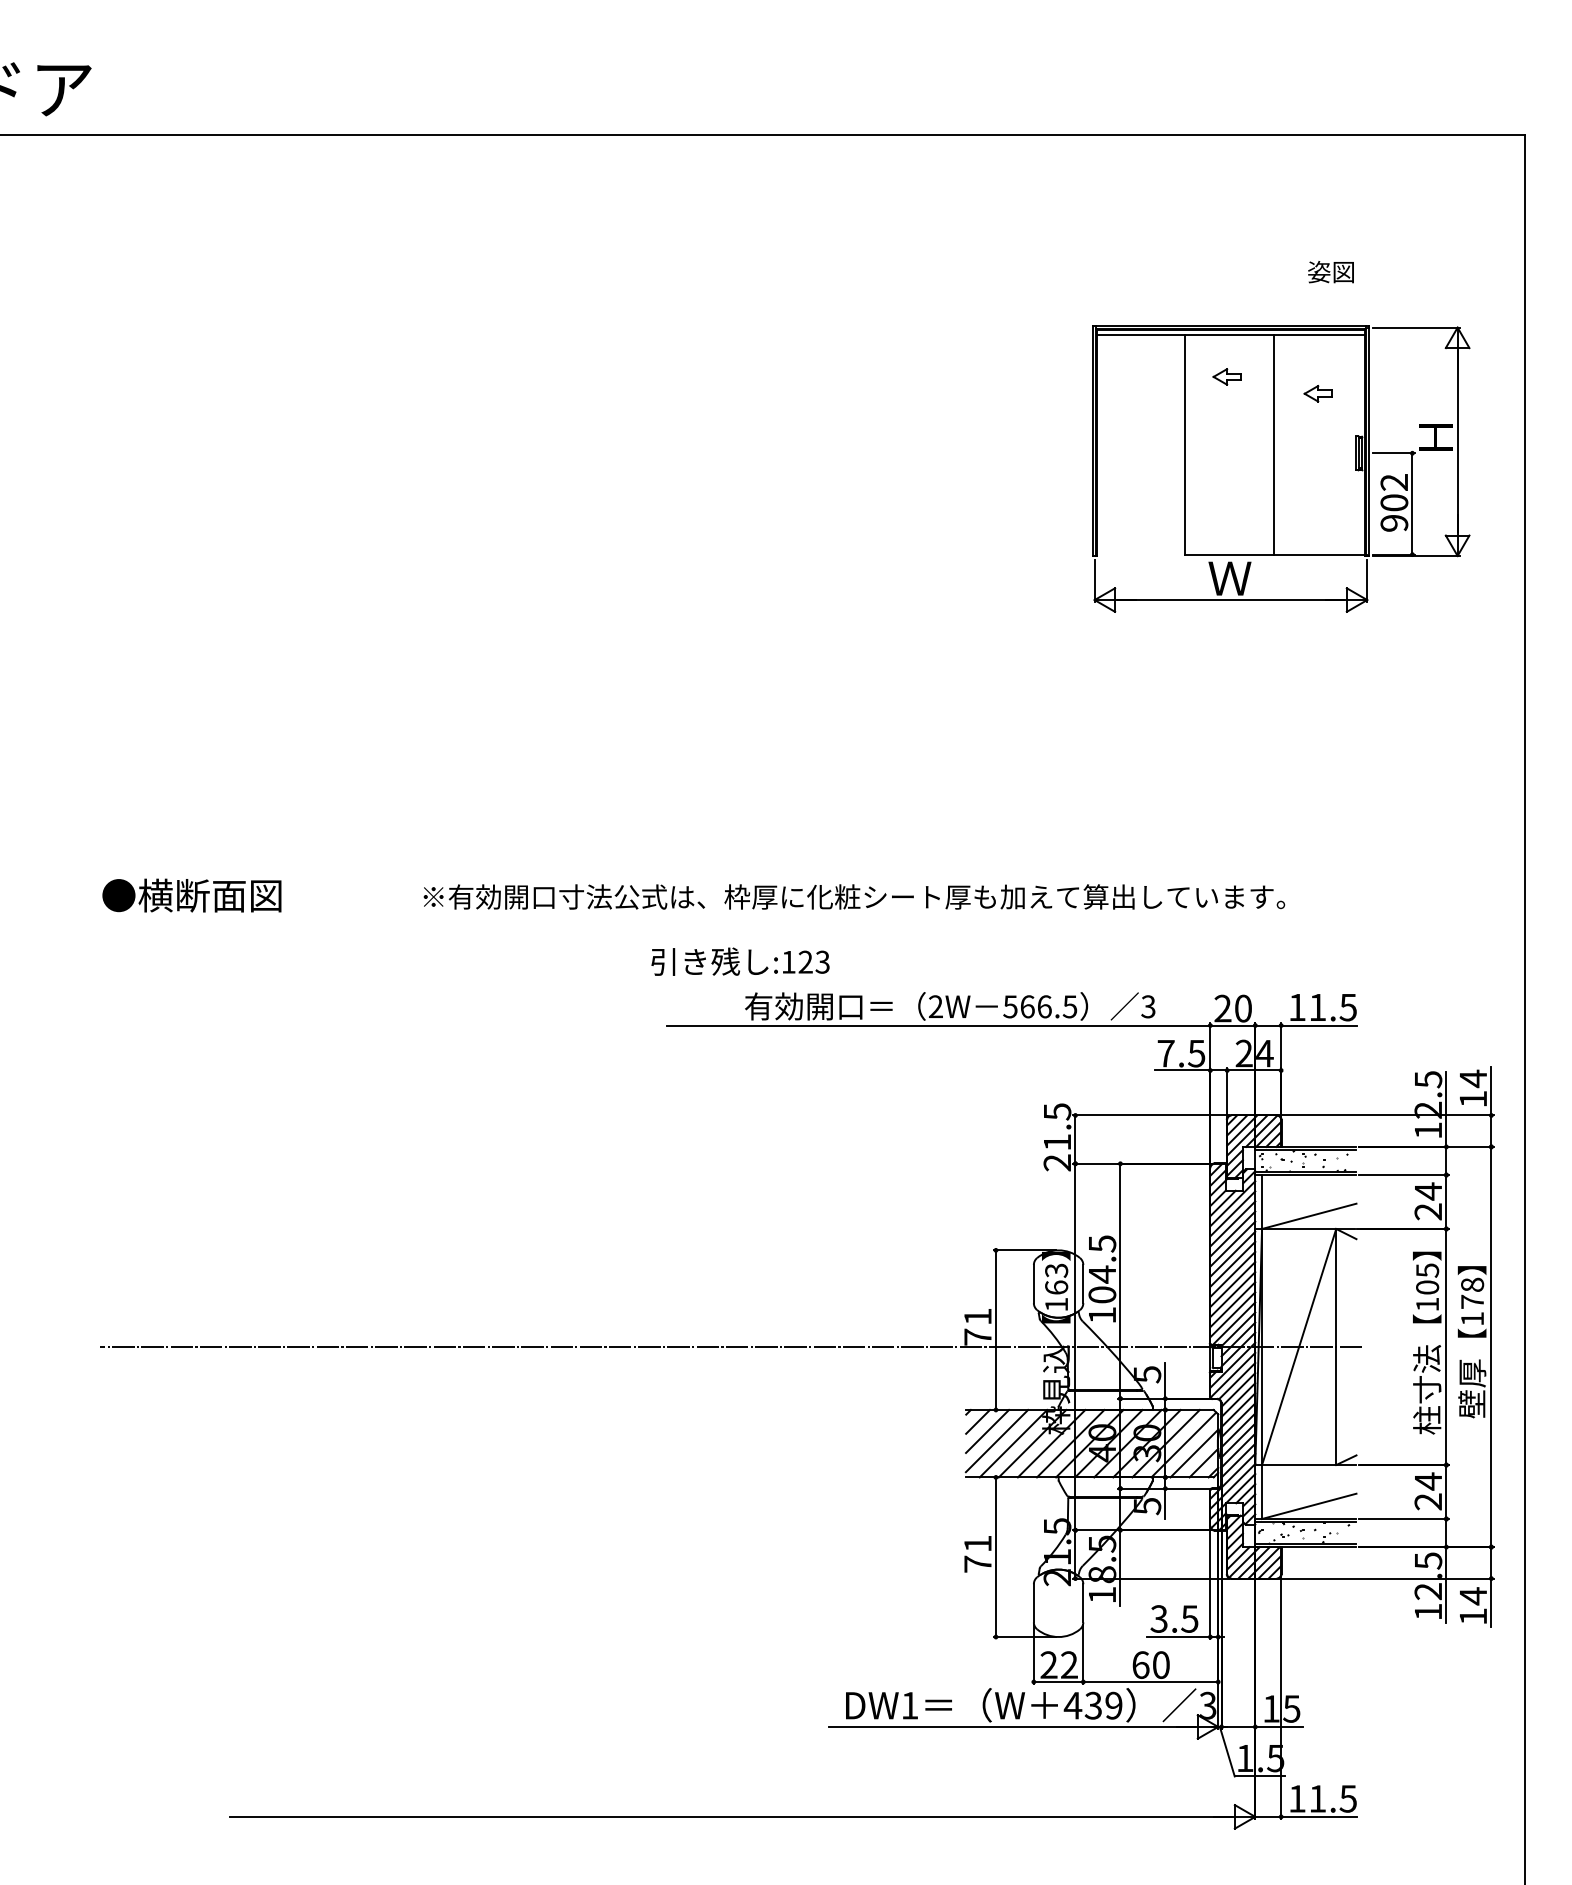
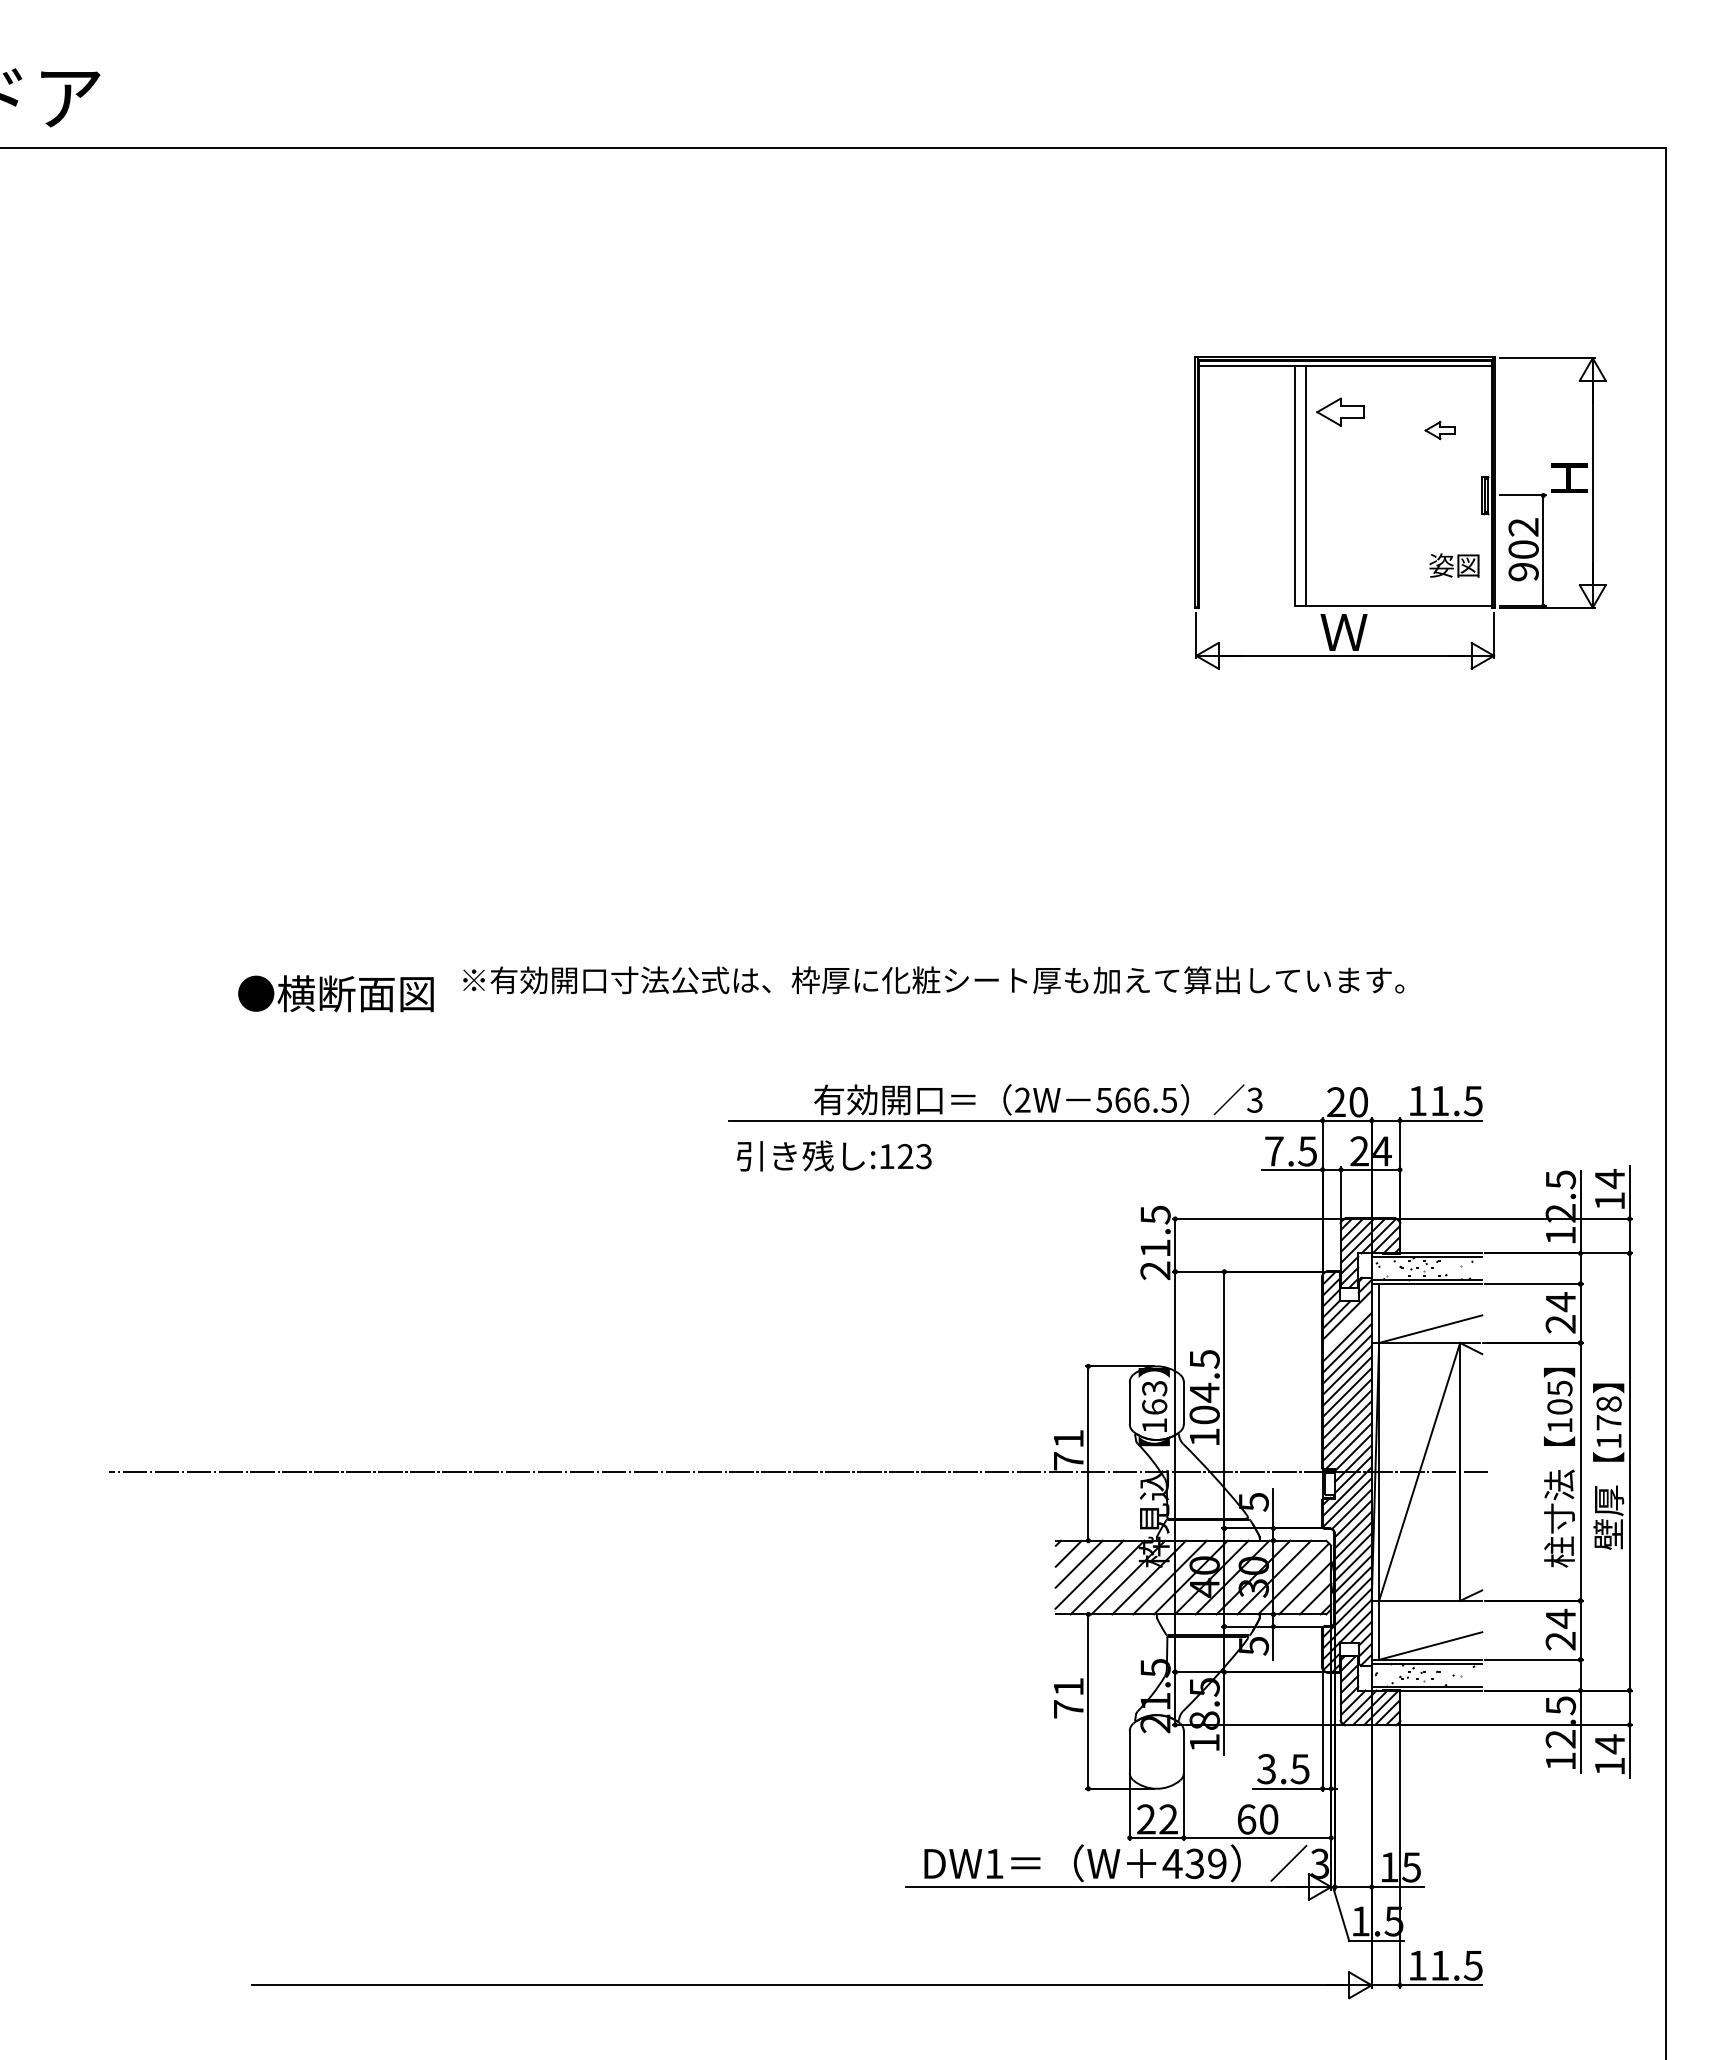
text: (1331, 272) -> (1454, 565), moved
part: (1226, 376) -> (1340, 411), size x1.6
line: (1274, 445) -> (1306, 486), moved
text: (191, 895) -> (335, 993), moved
text: (740, 961) -> (834, 1155), moved
line: (1232, 1213) -> (1346, 1326), removed

